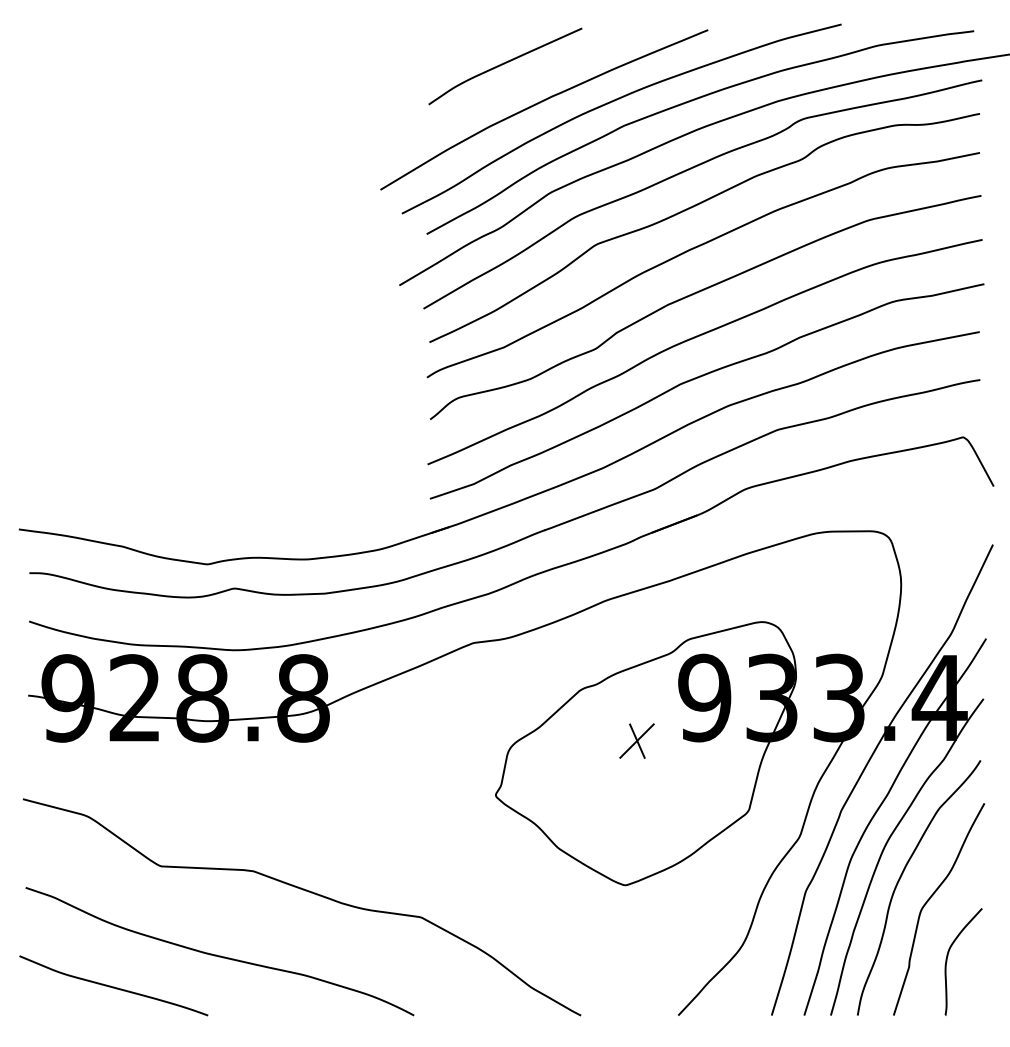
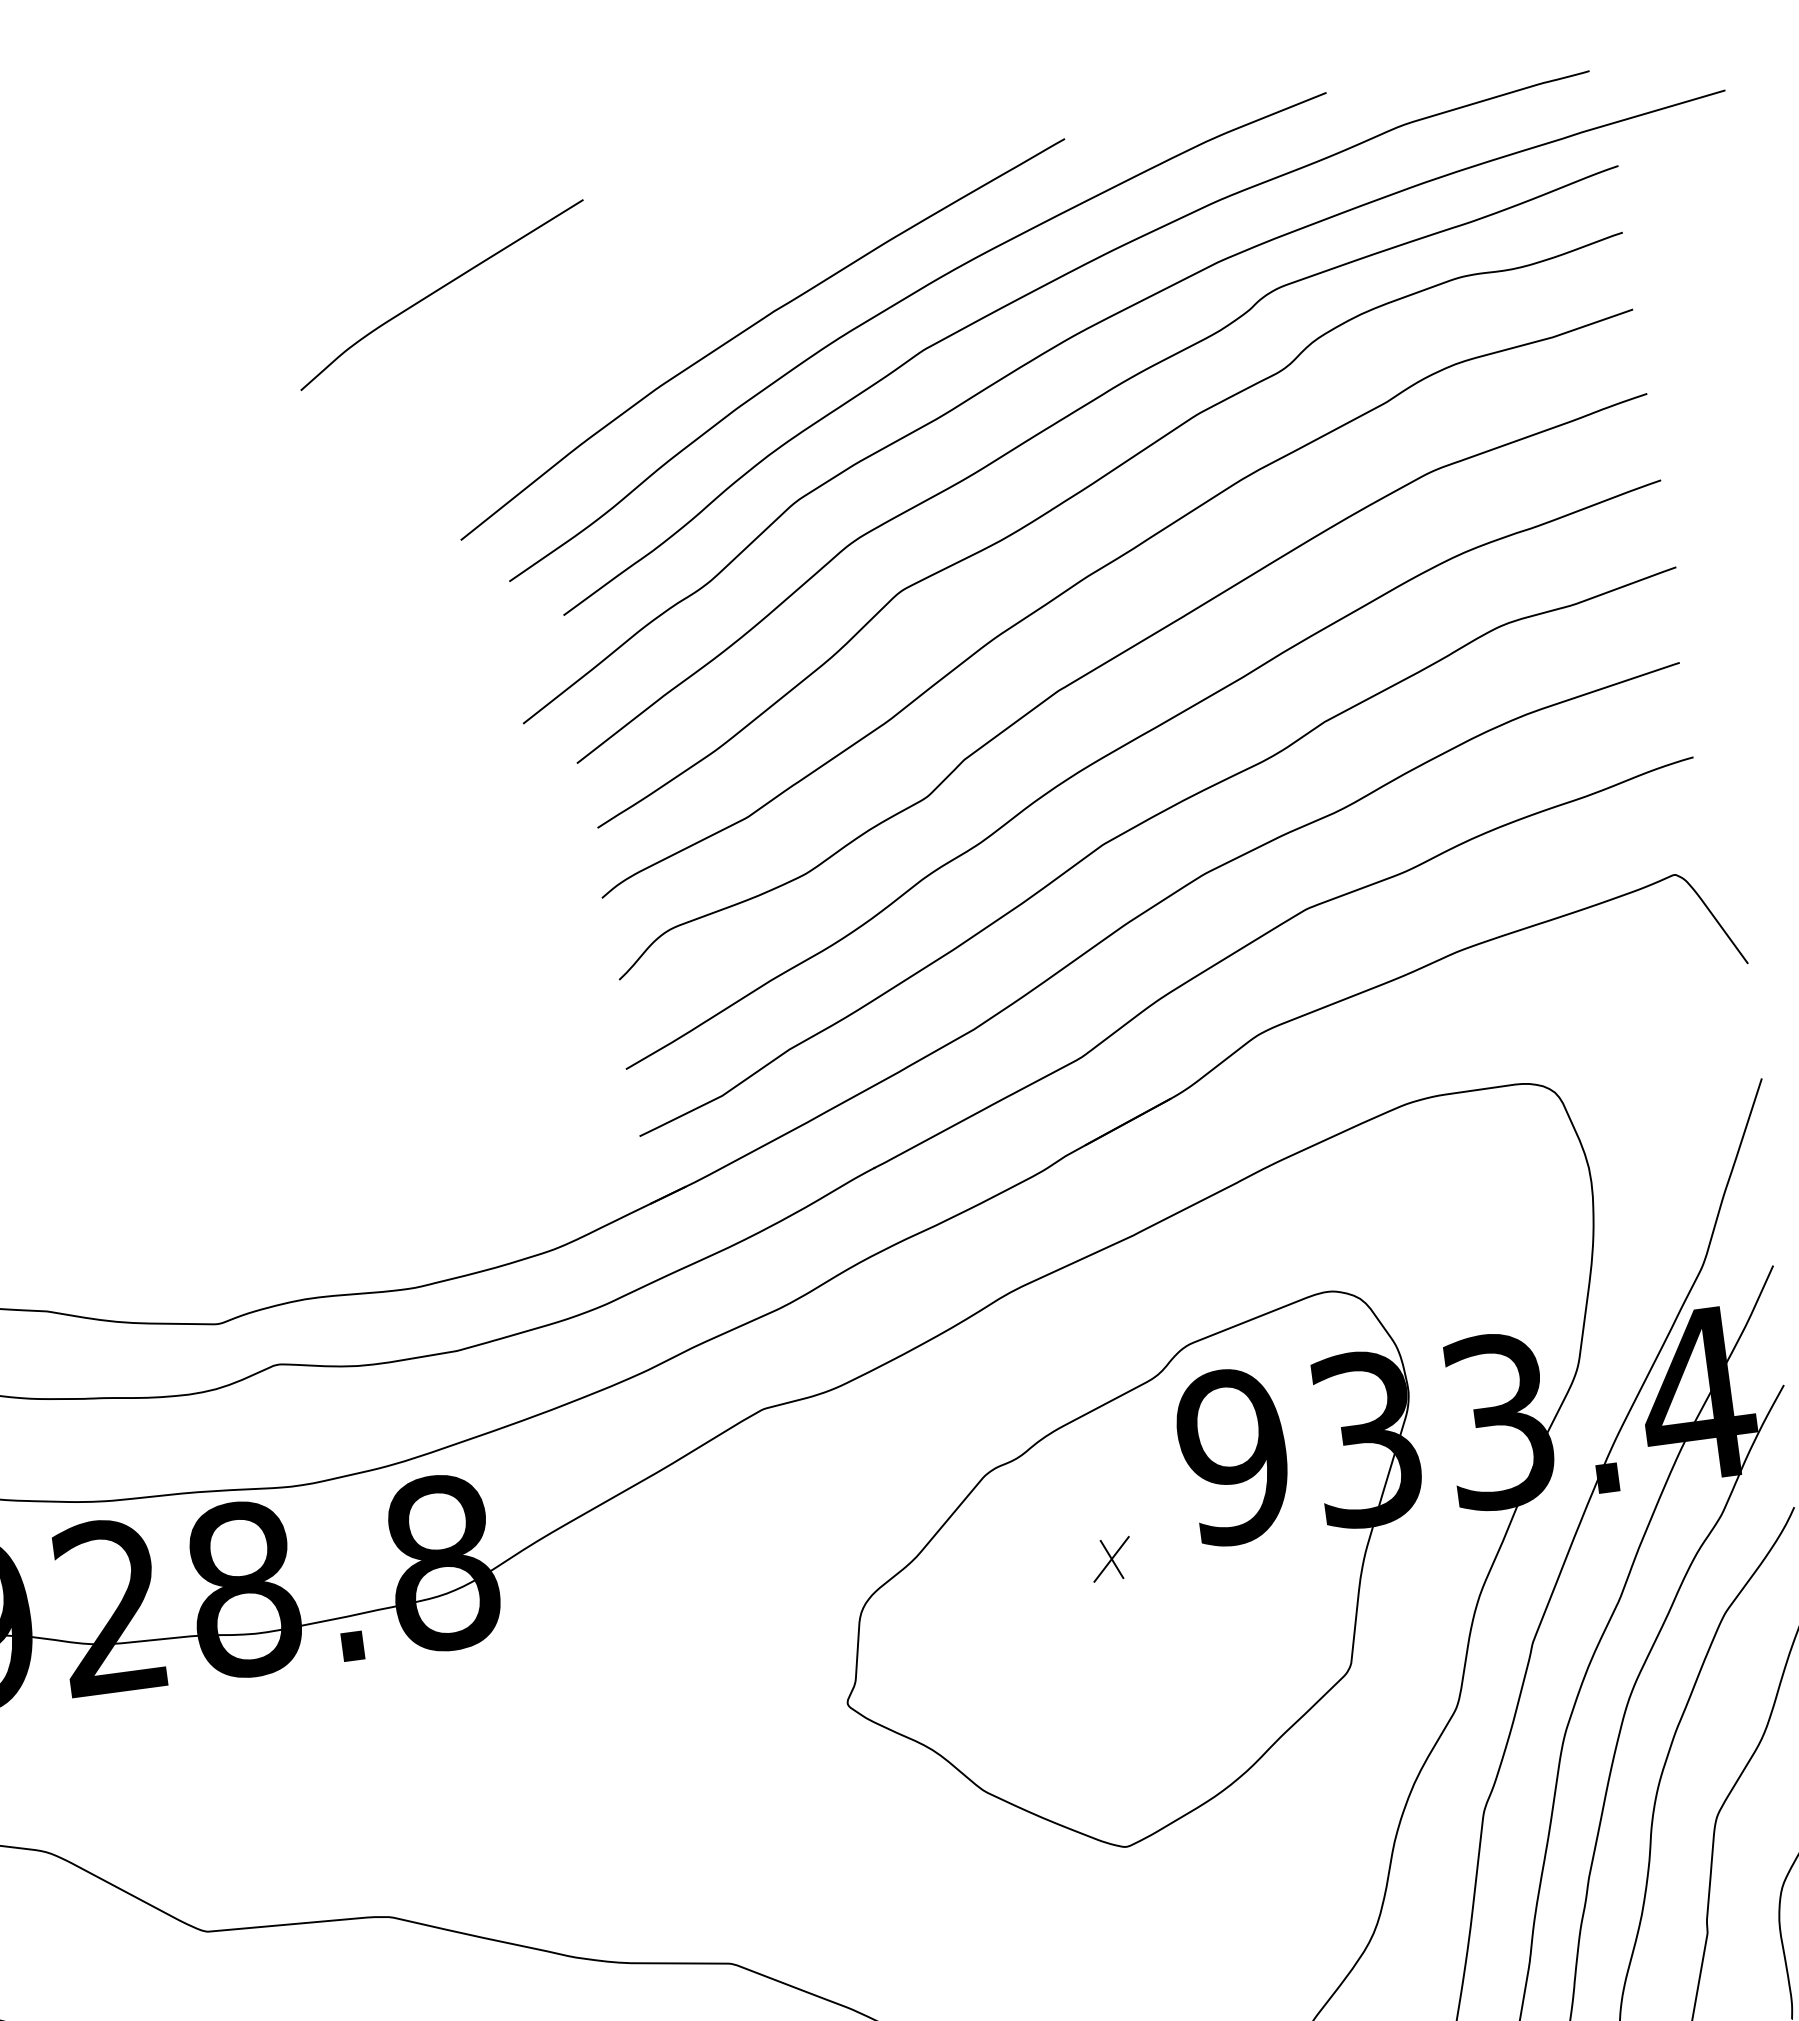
curve: (504, 64) -> (439, 291), moved
part: (636, 740) -> (1110, 1558), size x0.6

